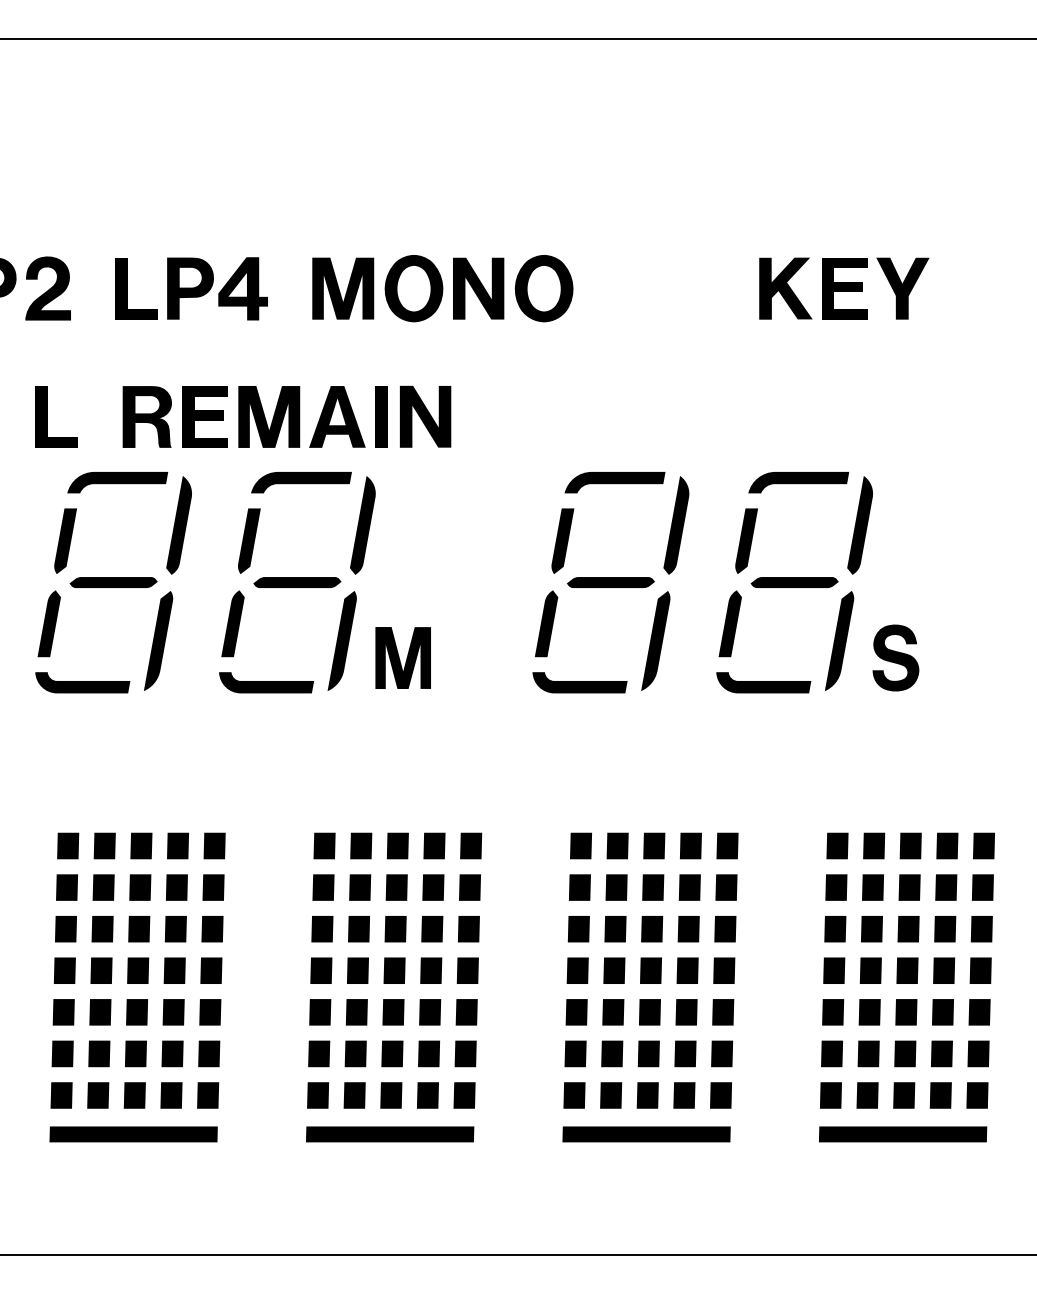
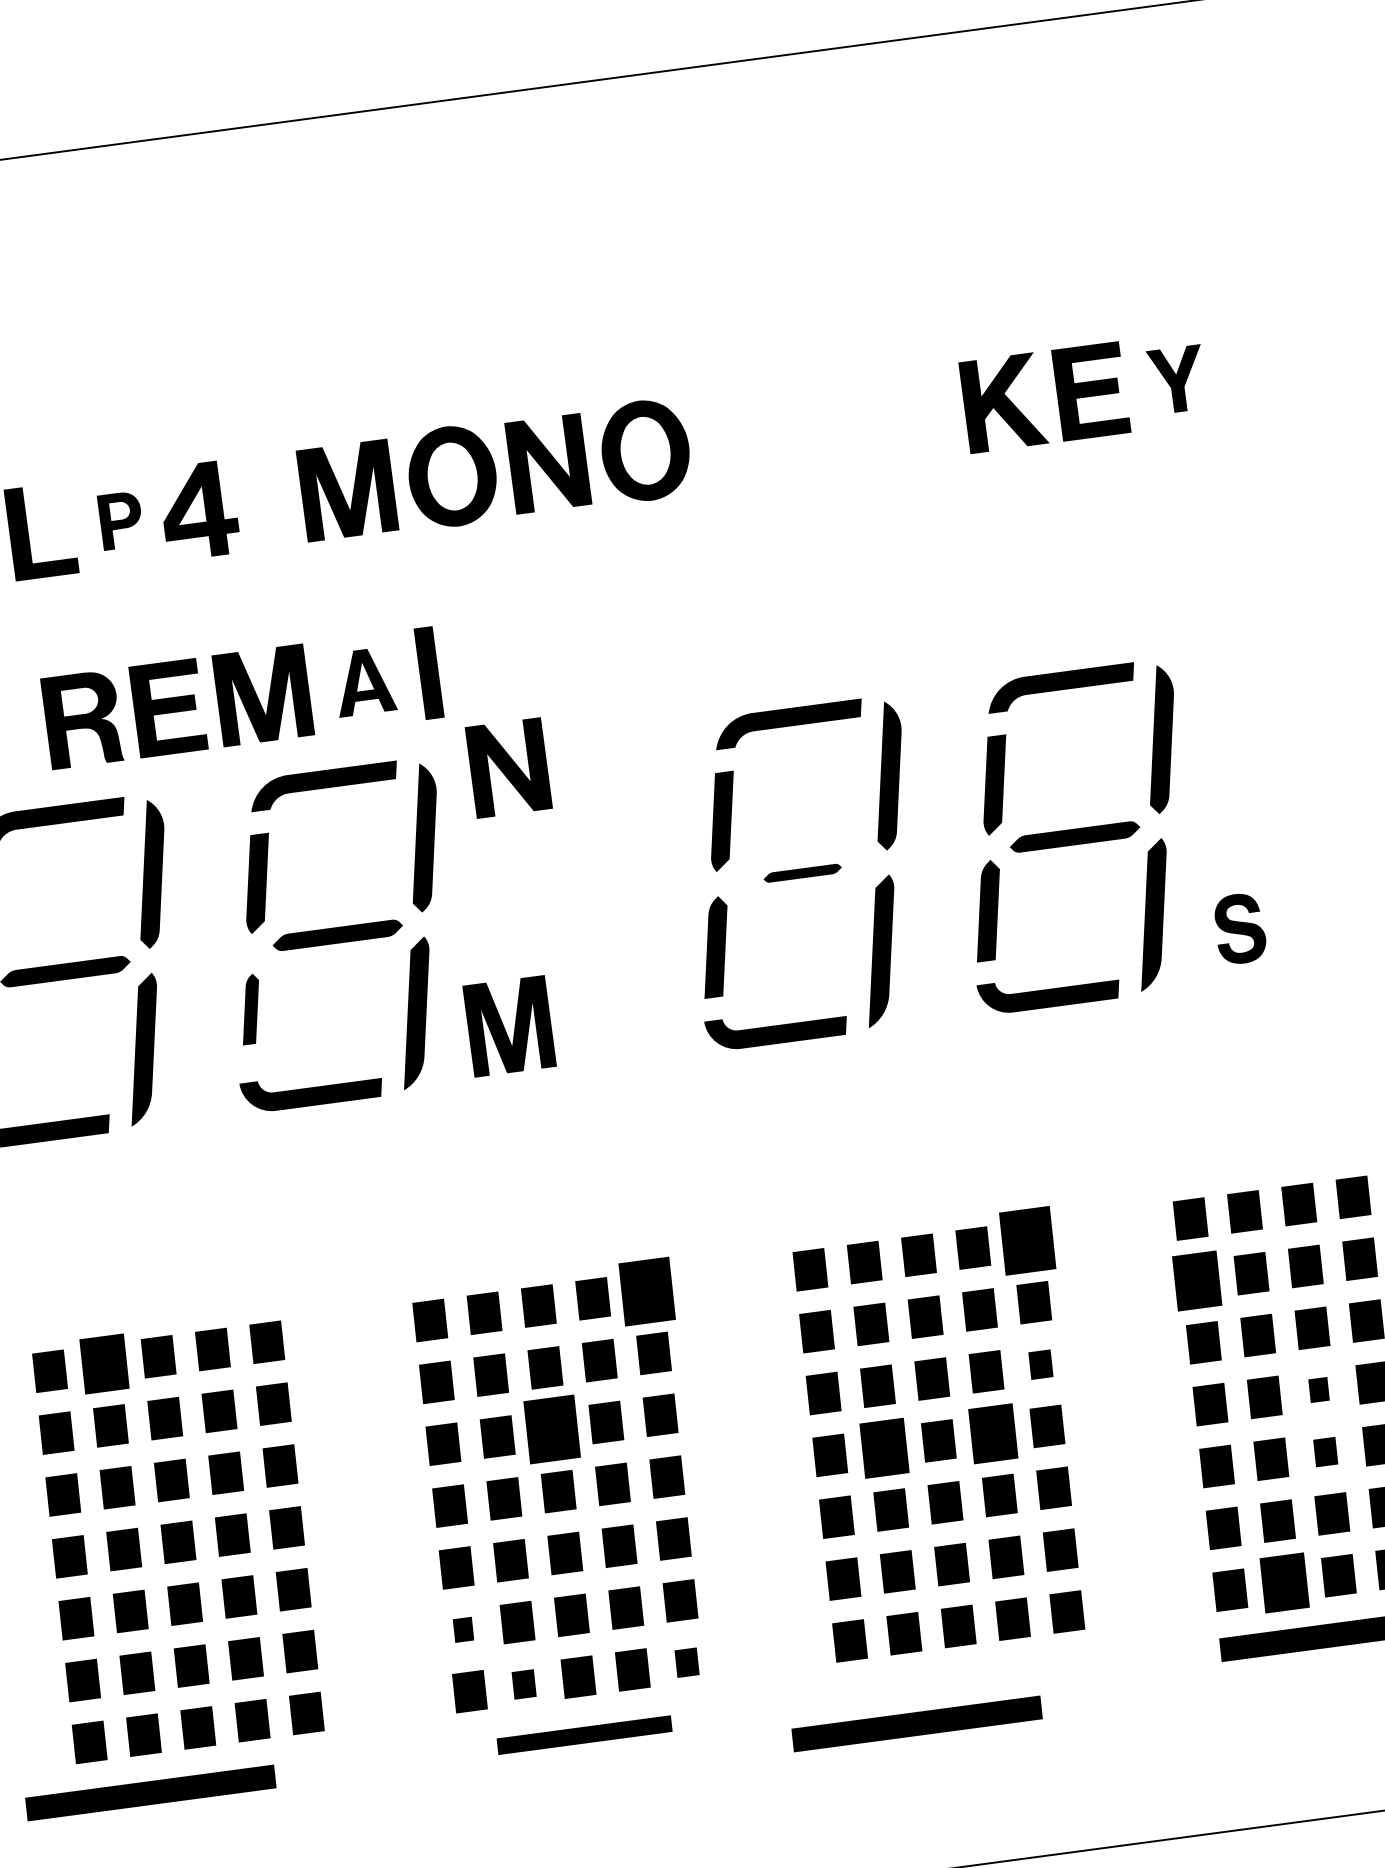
part: (190, 288) -> (121, 520), size x0.6
part: (902, 288) -> (1176, 379), size x0.7
part: (337, 416) -> (364, 681), size x0.7
part: (425, 416) -> (508, 767), moved
part: (610, 582) -> (801, 873), size x0.6
part: (232, 623) -> (249, 1008), size x0.7
part: (895, 657) -> (1239, 928), size x0.7
part: (104, 845) -> (103, 1363), size x1.4
part: (471, 845) -> (647, 1290), size x1.6
part: (727, 845) -> (1027, 1240), size x1.6
part: (836, 887) -> (1197, 1280), size x1.4
part: (395, 929) -> (551, 1430), size x1.6
part: (725, 929) -> (1041, 1365), size x0.7
part: (614, 970) -> (884, 1447), size x1.4
part: (687, 970) -> (992, 1433), size x1.4
part: (907, 970) -> (1319, 1389), size x0.6
part: (906, 1012) -> (1325, 1452), size x0.7
part: (319, 1053) -> (463, 1629), size x0.6
part: (354, 1095) -> (523, 1684), size x0.7
part: (464, 1095) -> (687, 1662), size x0.7
part: (867, 1095) -> (1284, 1583), size x1.4
part: (133, 1134) -> (150, 1793), moved
part: (390, 1134) -> (585, 1735), size x0.7
part: (646, 1134) -> (917, 1724), moved

